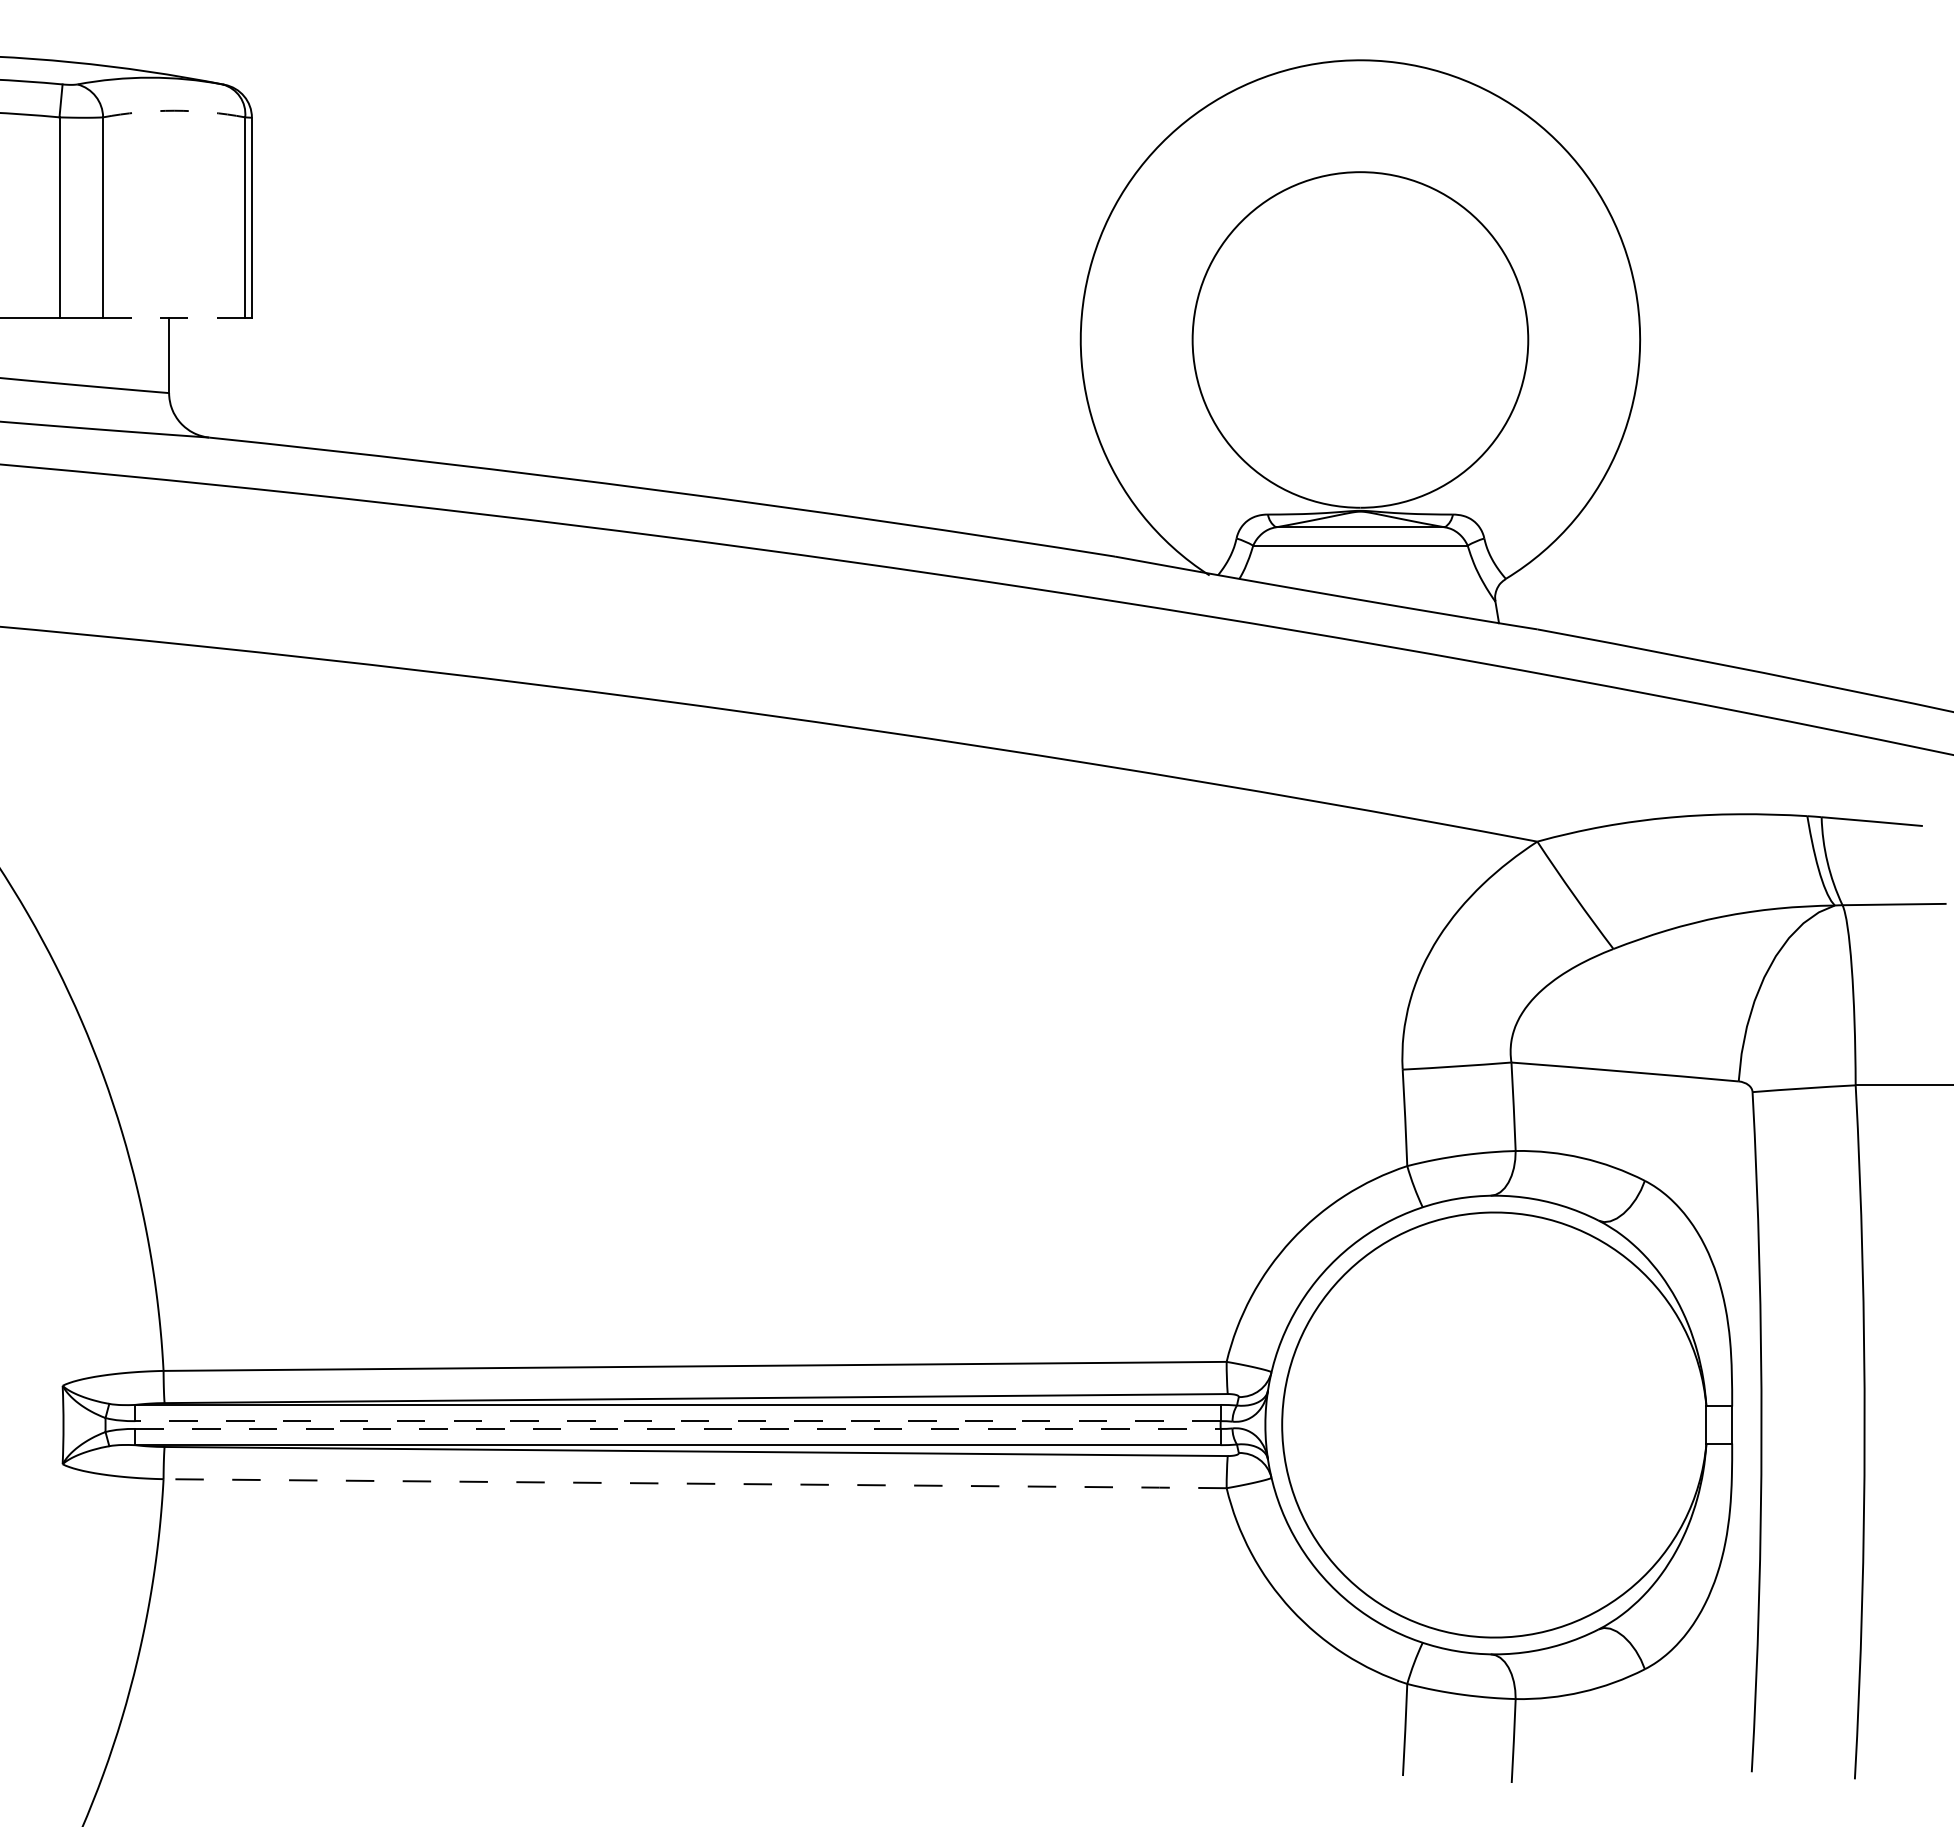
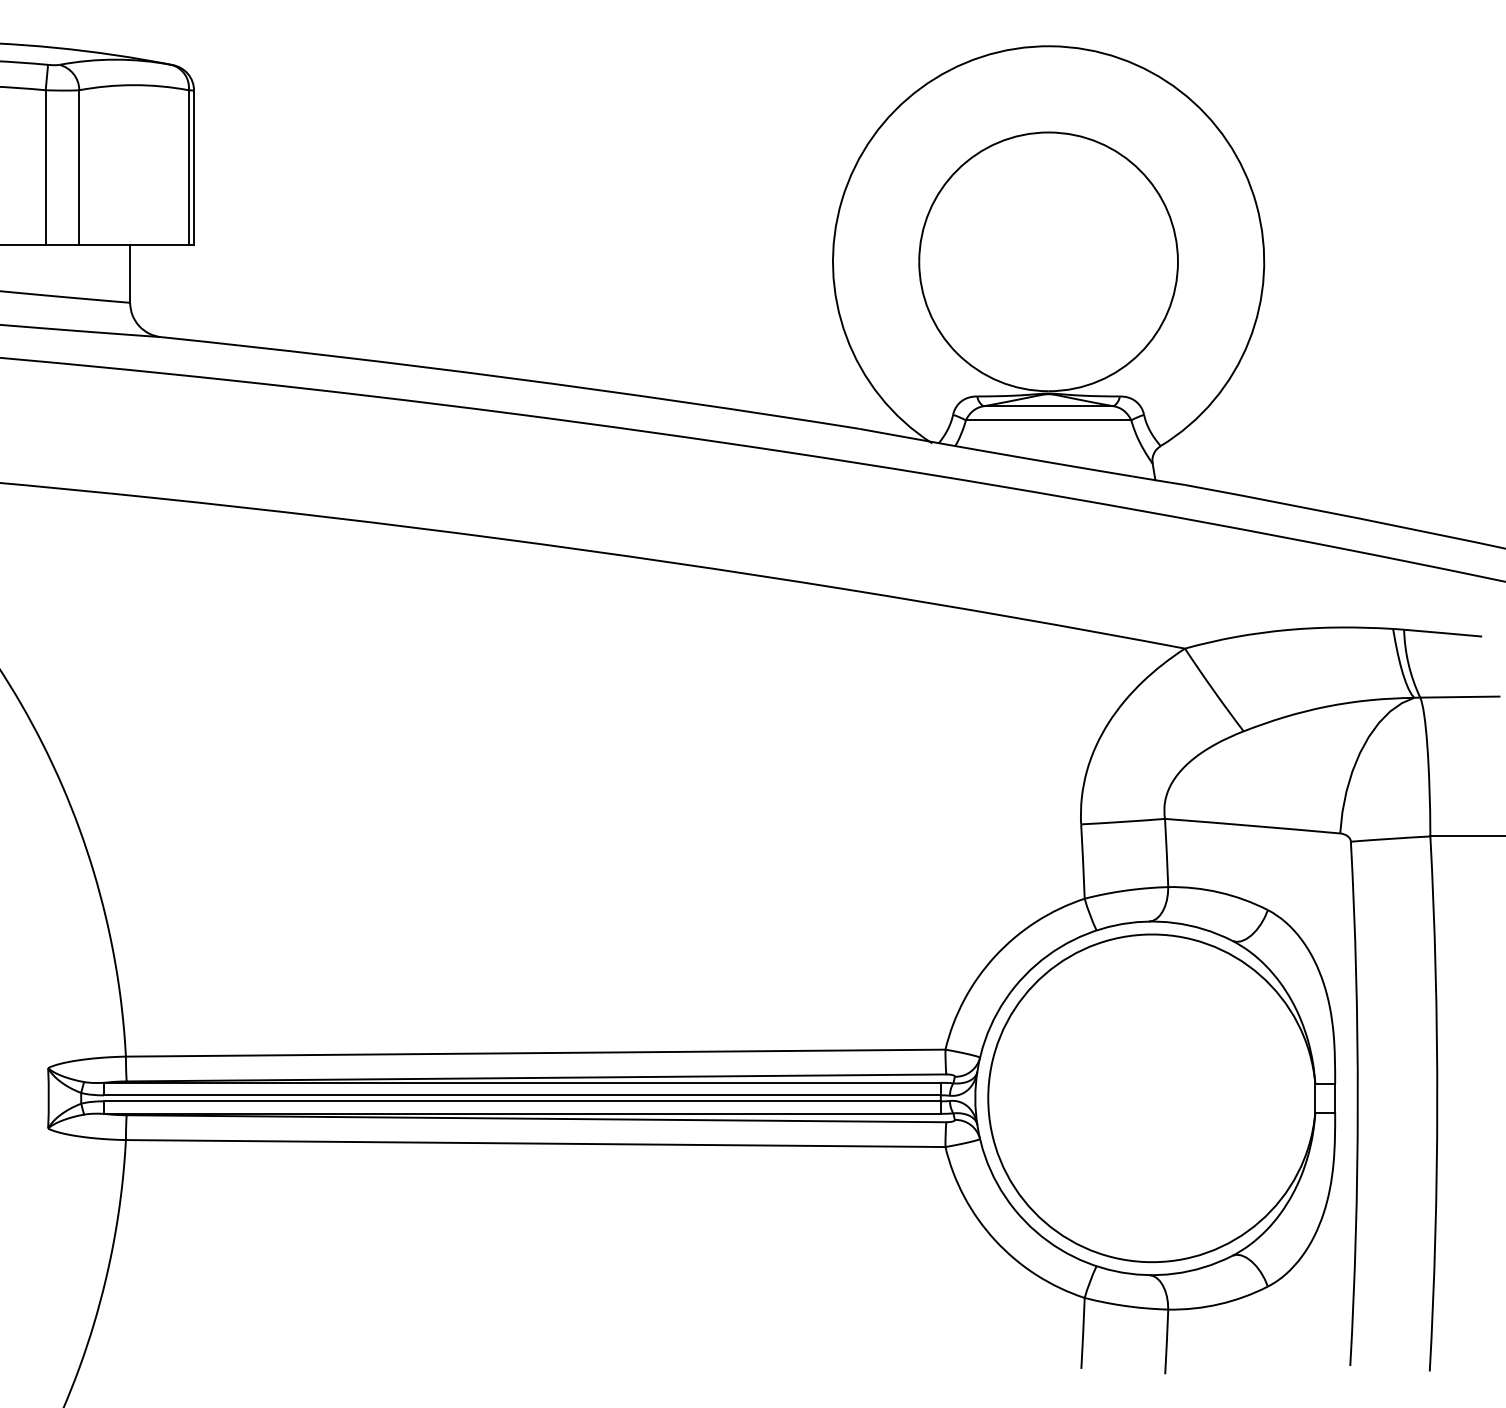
arc: (174, 110) -> (134, 84), dashed -> solid
line: (174, 317) -> (134, 244), dashed -> solid
line: (677, 1421) -> (522, 1095), dashed -> solid
line: (677, 1428) -> (522, 1101), dashed -> solid
line: (696, 1483) -> (536, 1143), dashed -> solid

